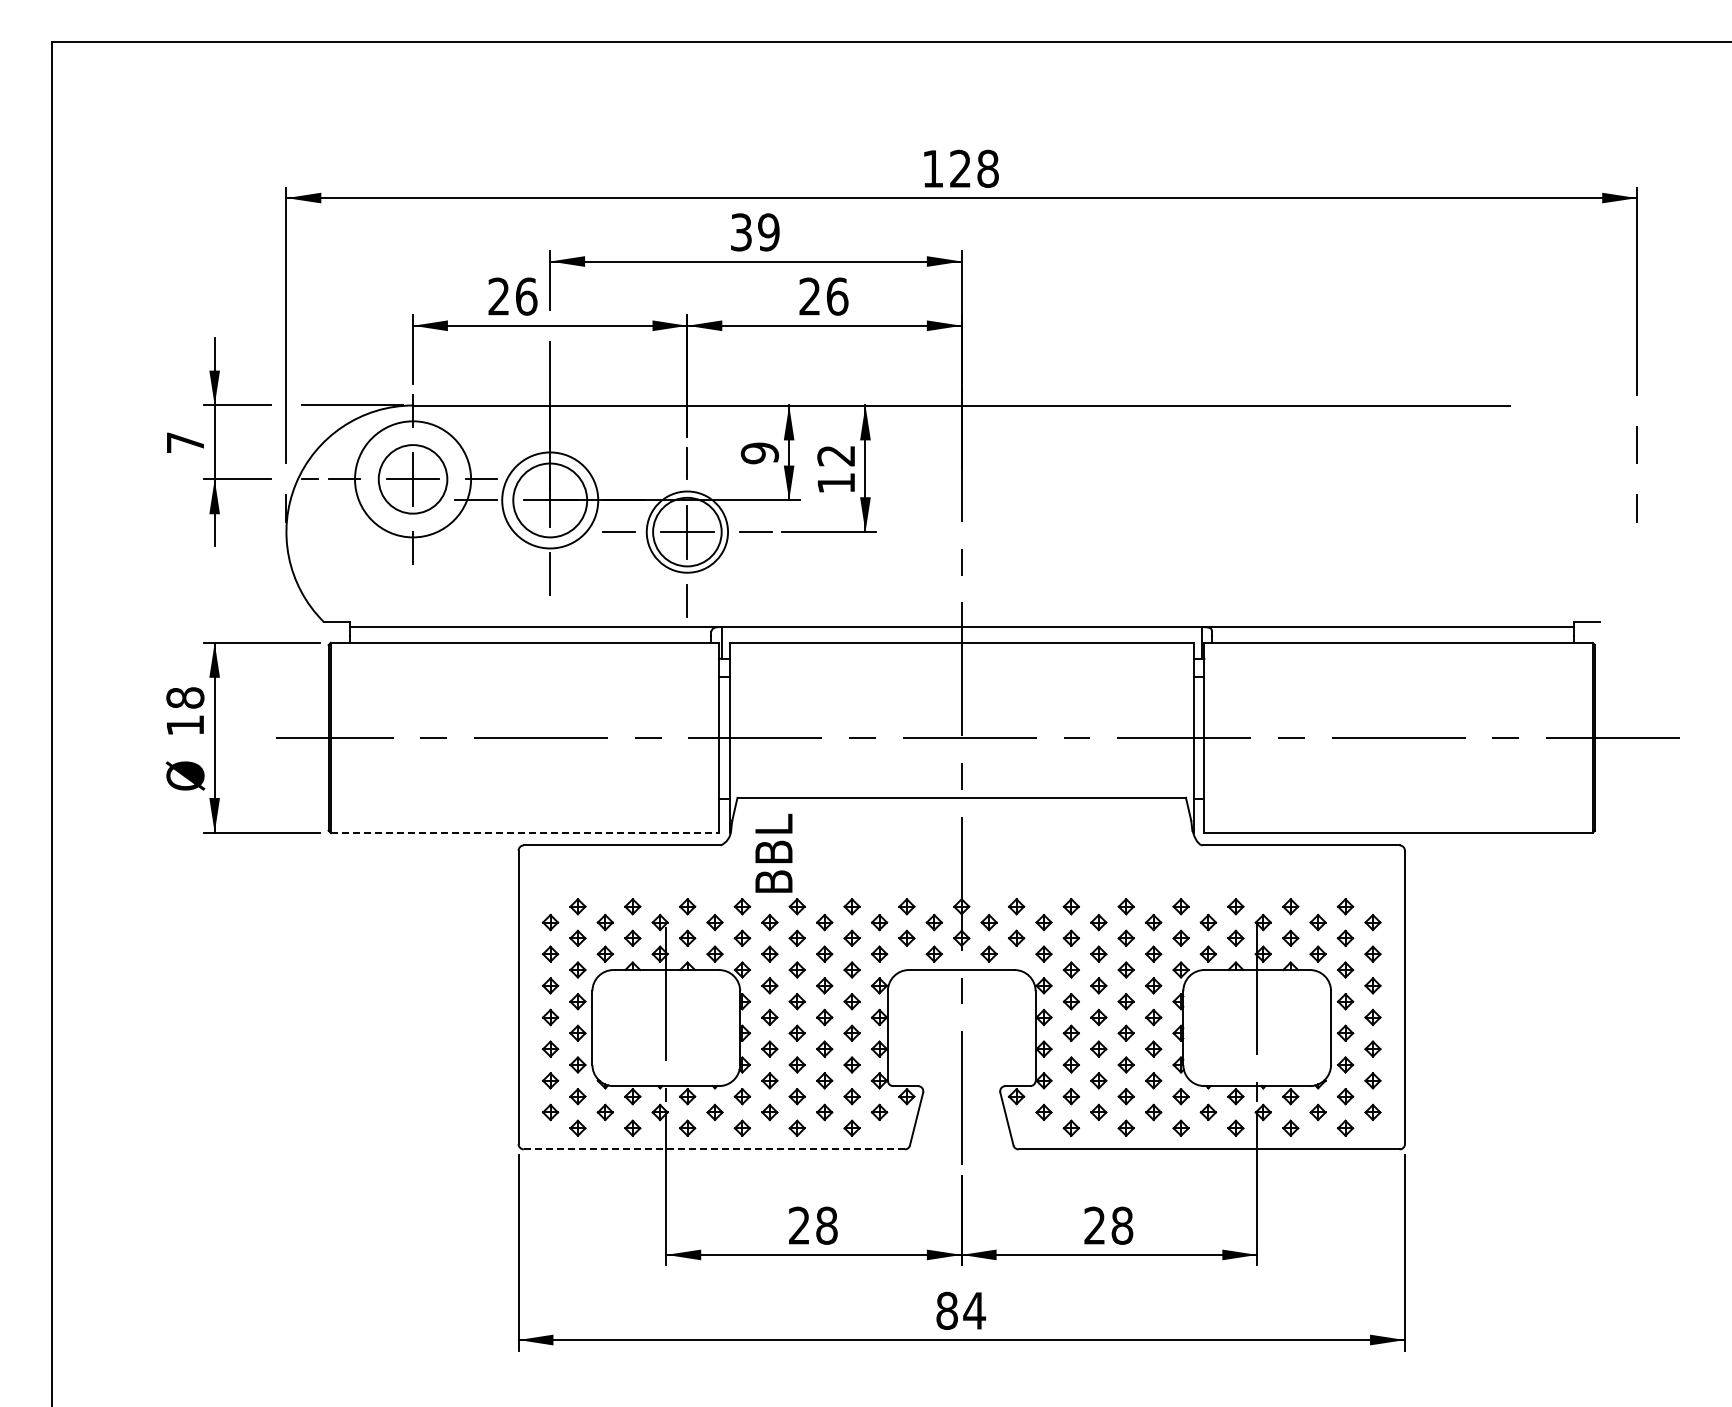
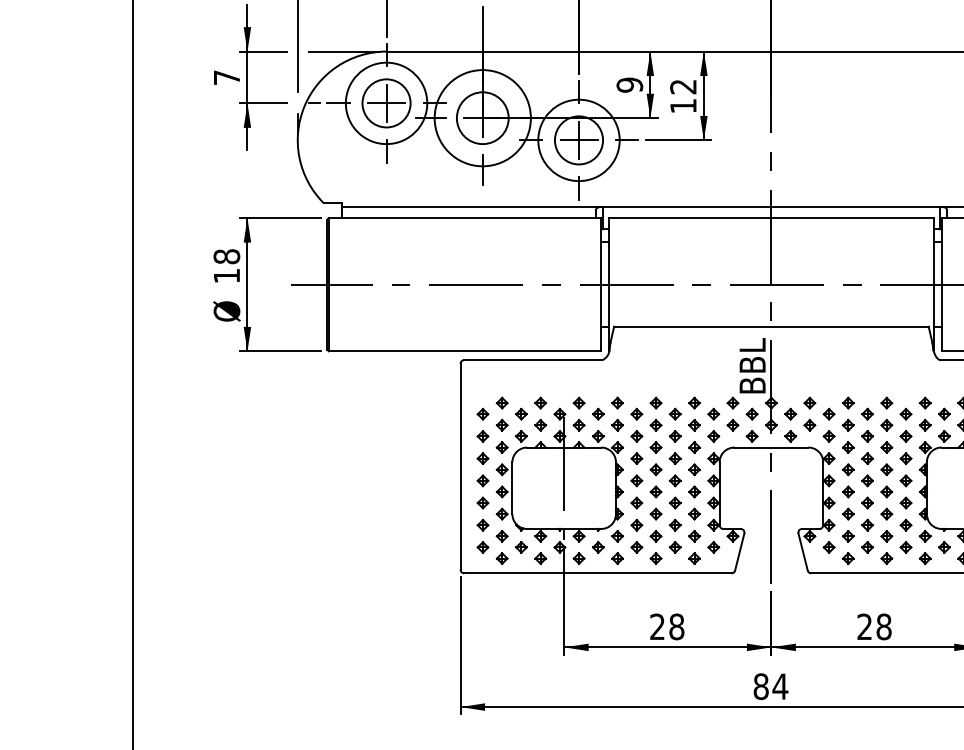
circle: (549, 500) -> (482, 118), size x1.43
circle: (687, 532) -> (579, 140), size x1.43
line: (525, 832) -> (465, 351), dashed -> solid
text: (773, 852) -> (752, 365), moved
line: (714, 1149) -> (598, 573), dashed -> solid

